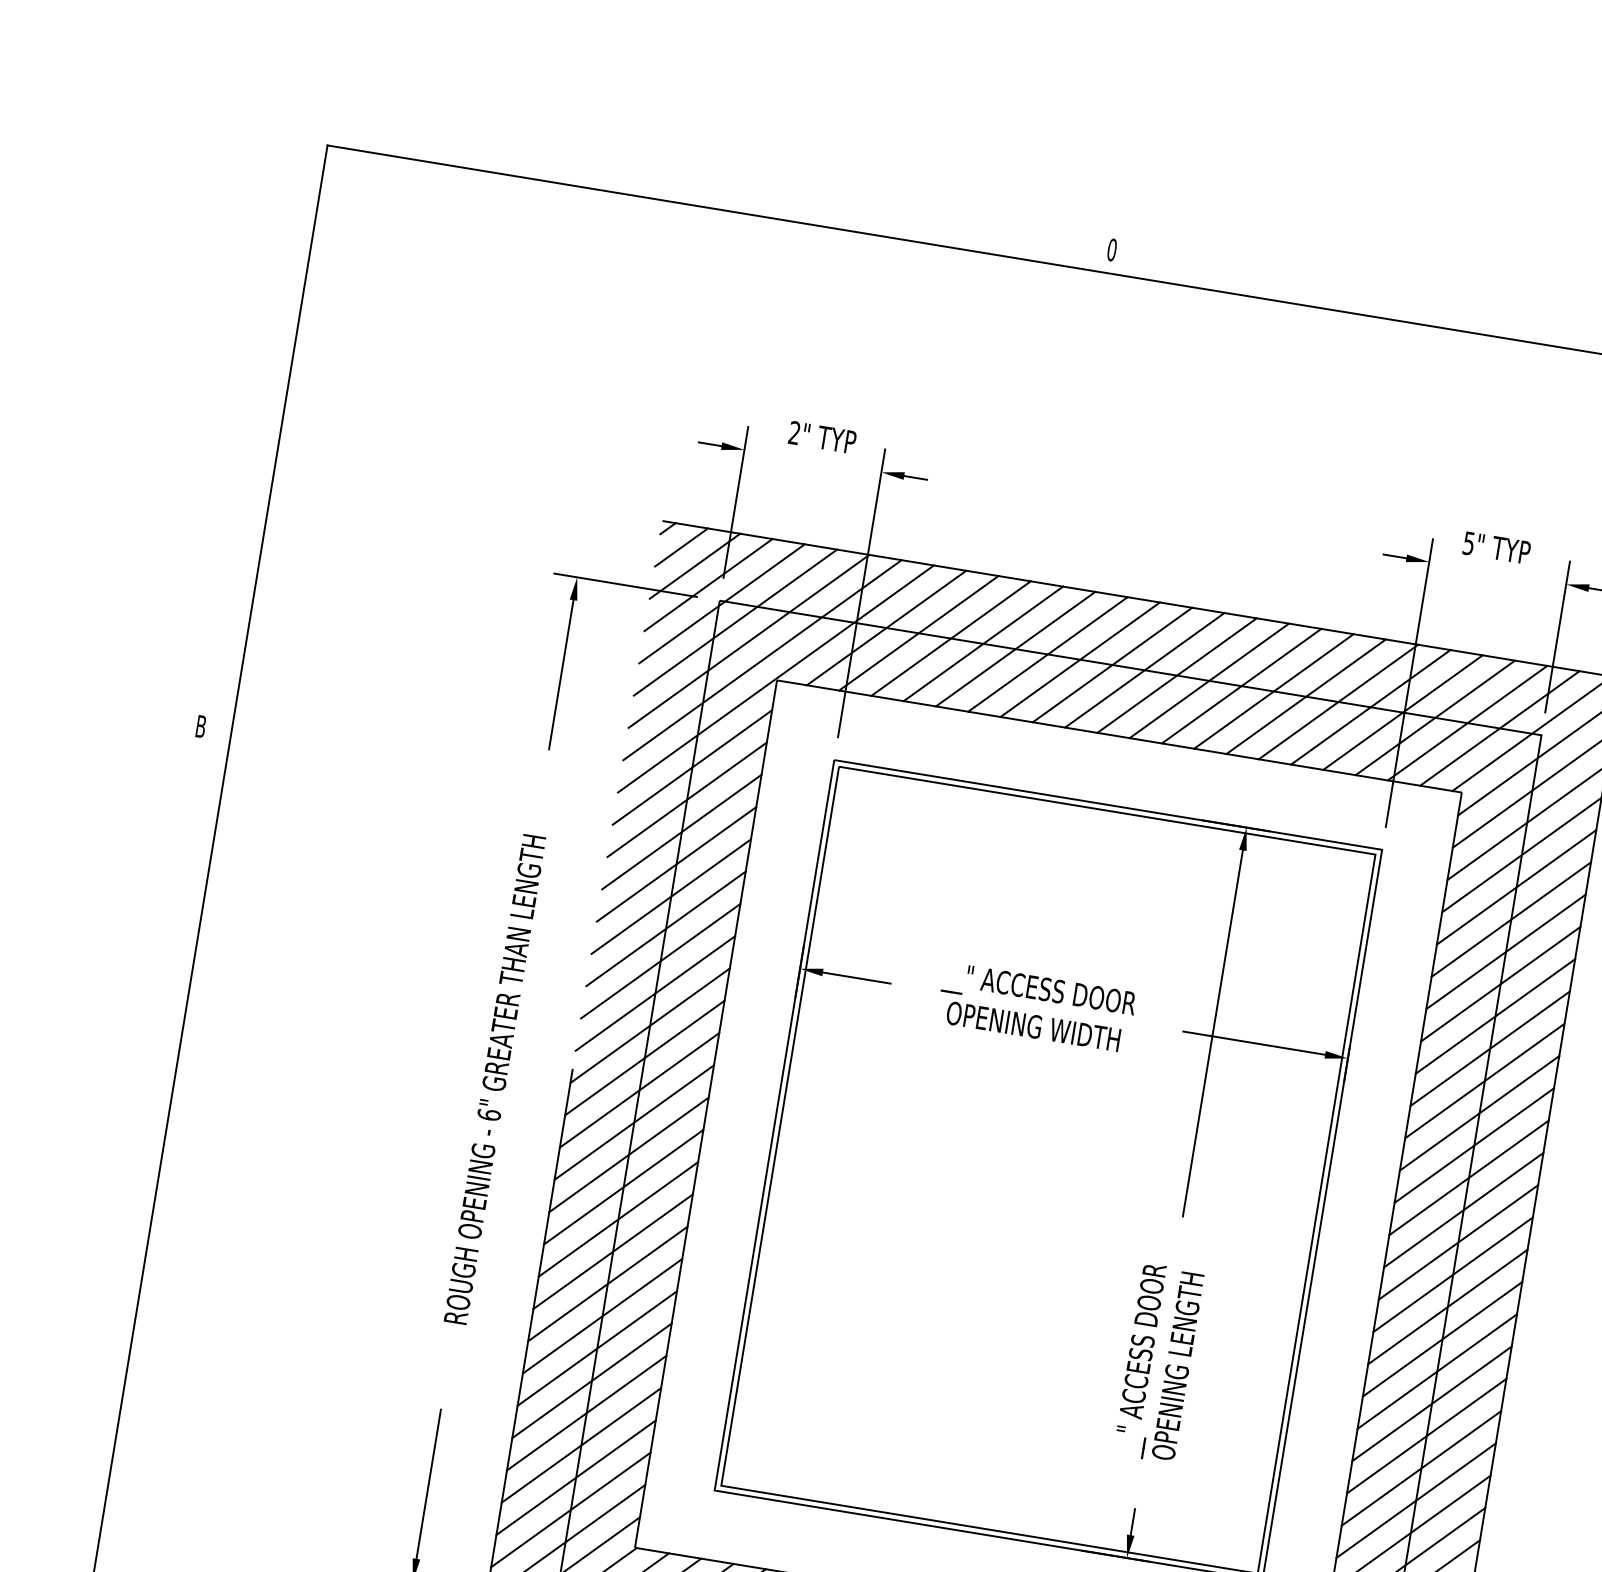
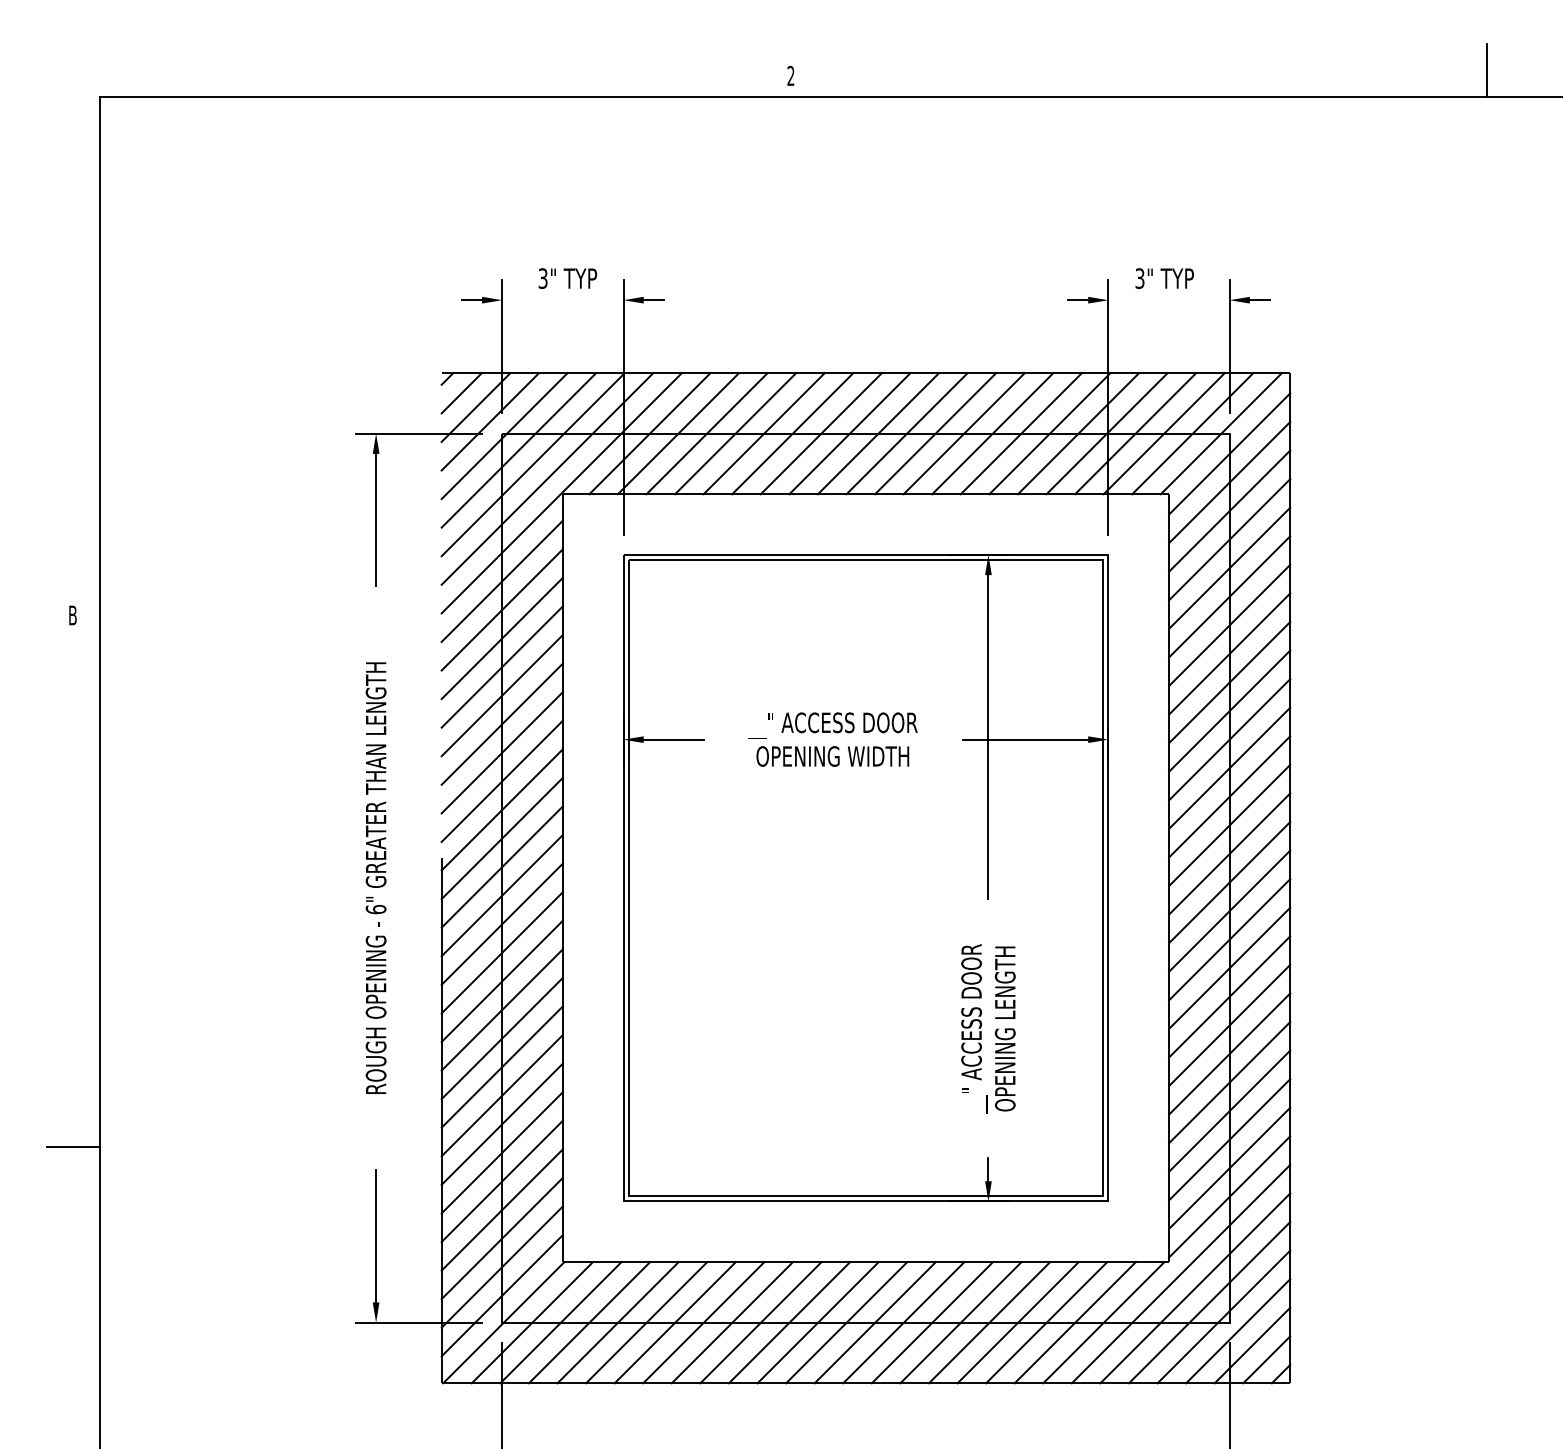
text: (1111, 250) -> (790, 76), 0 -> 2
text: (793, 432) -> (542, 278), 2" -> 3"
text: (1469, 543) -> (1140, 278), 5" -> 3"
line: (102, 1327) -> (72, 1147), added

